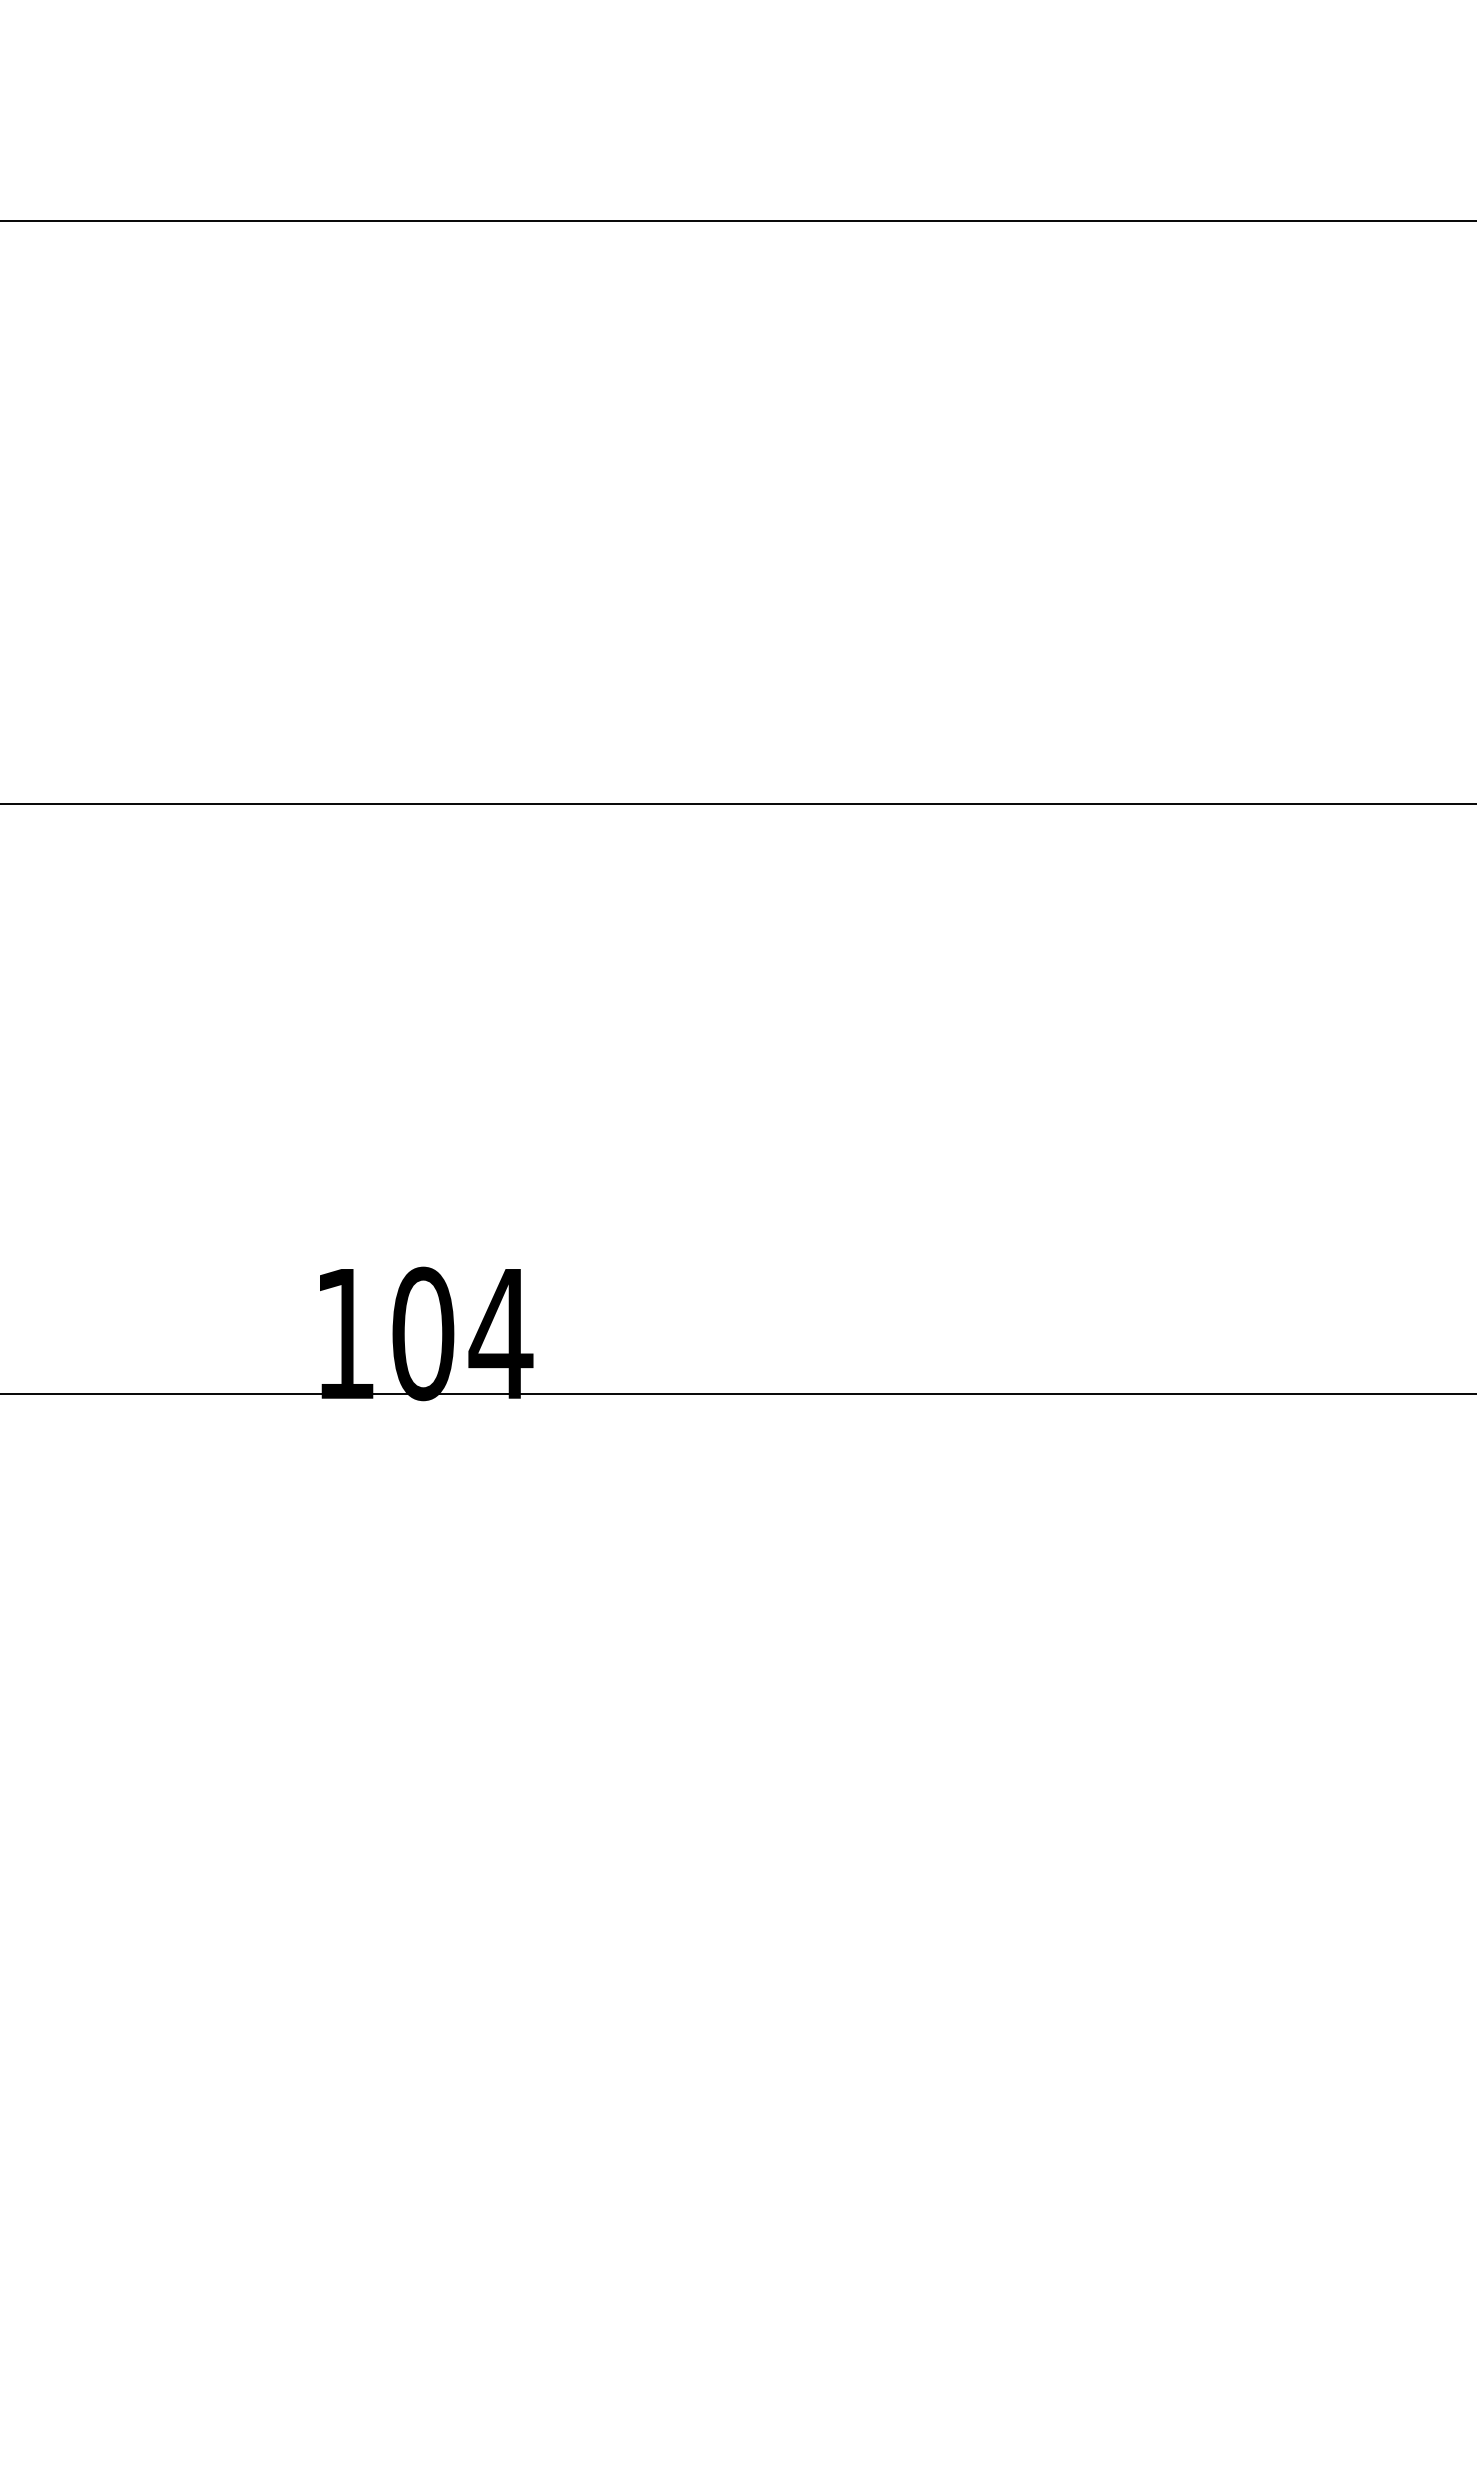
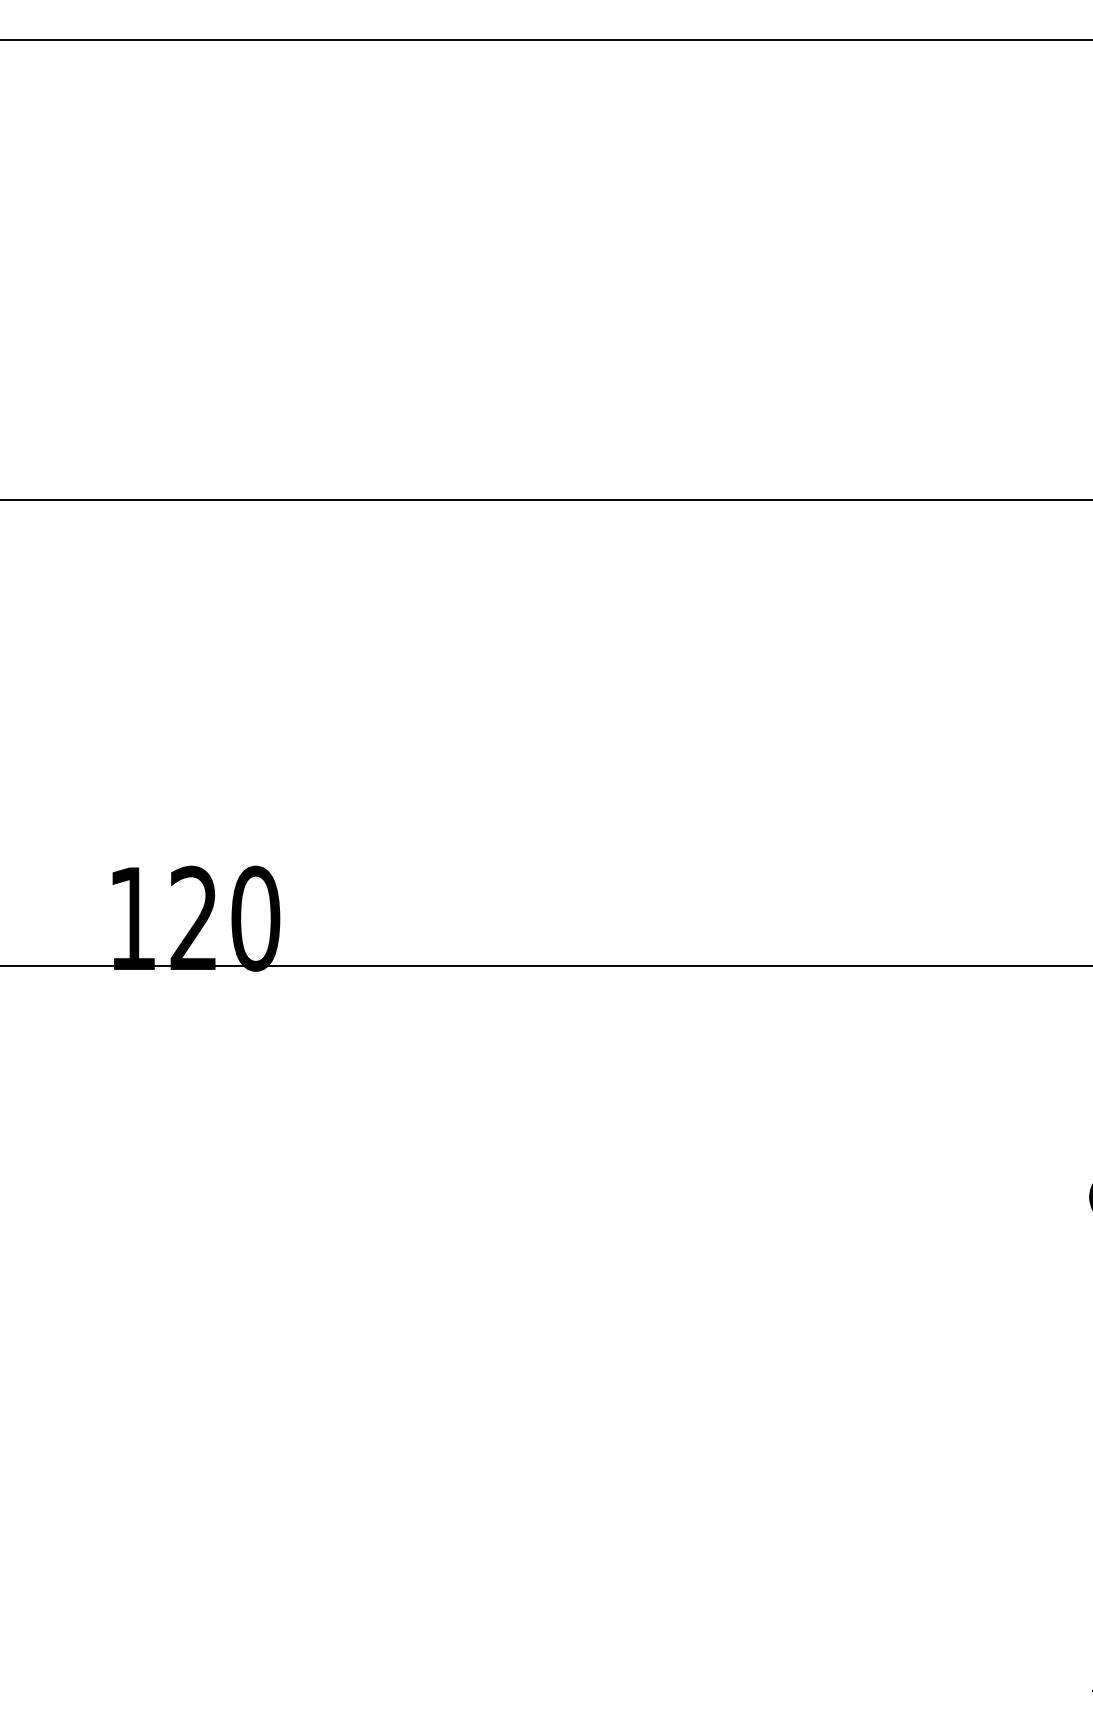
text: (462, 1333) -> (225, 918), 104 -> 120

